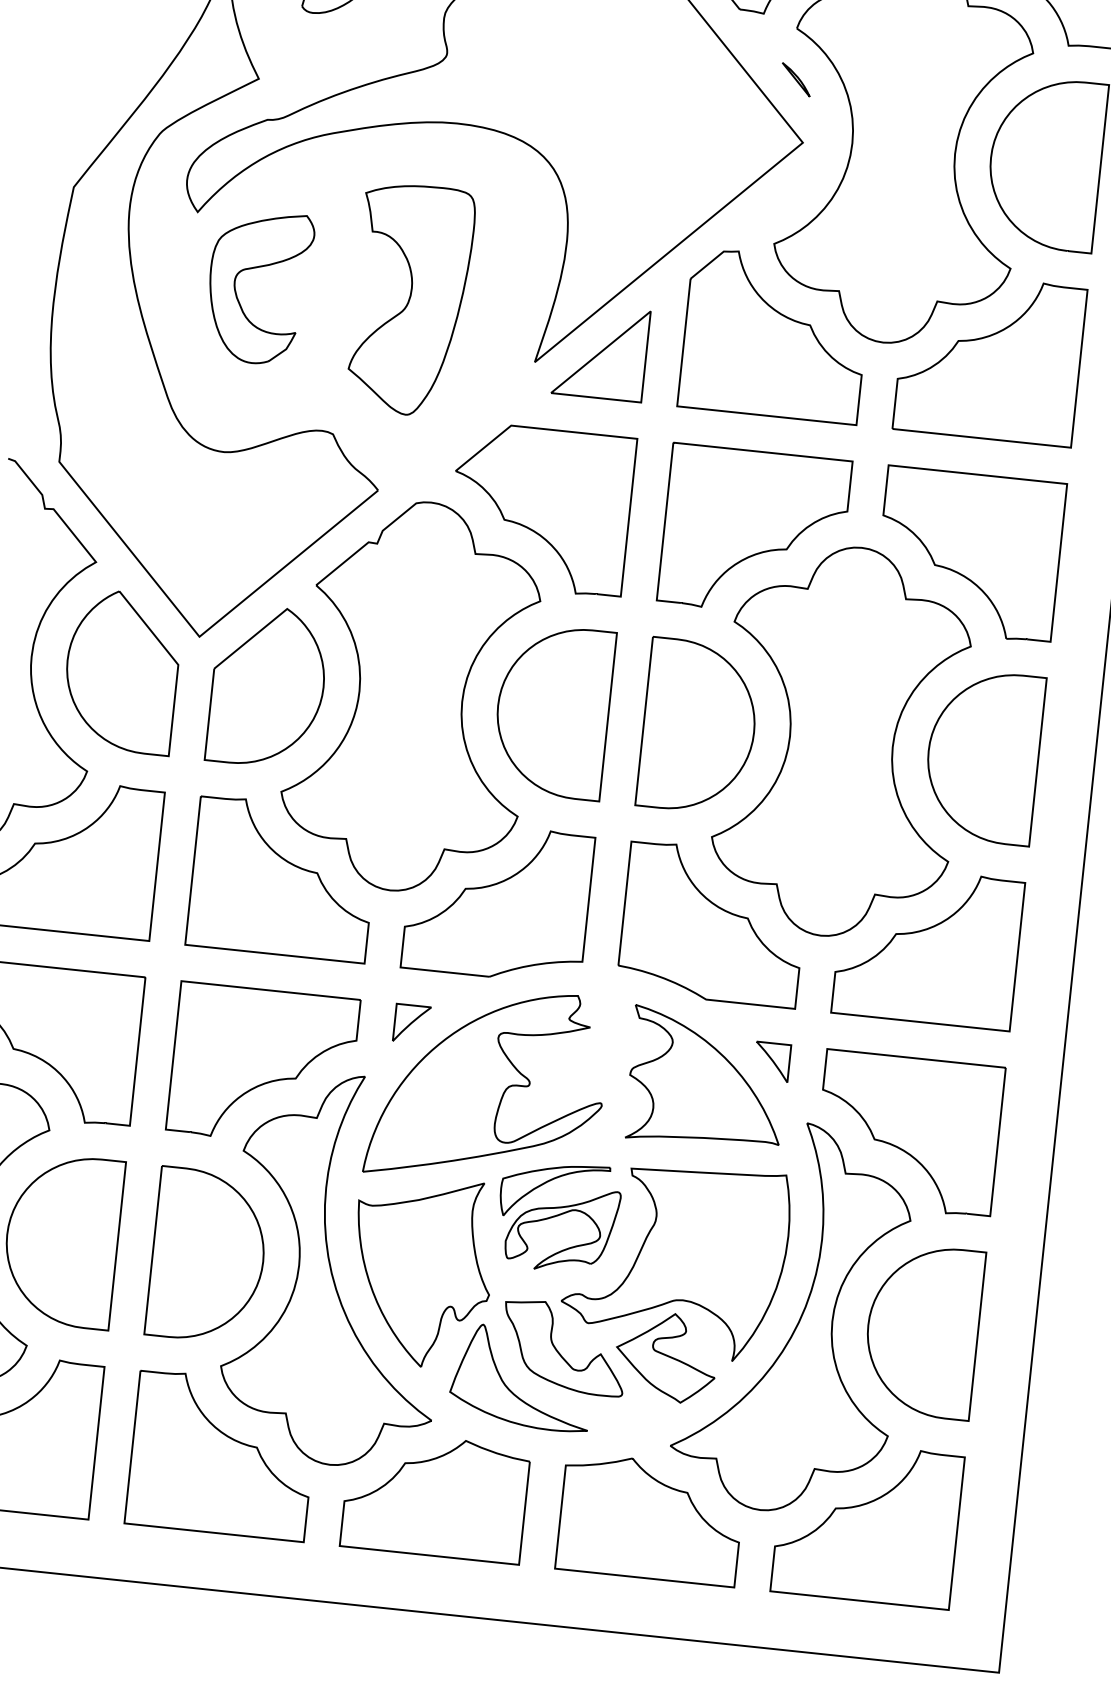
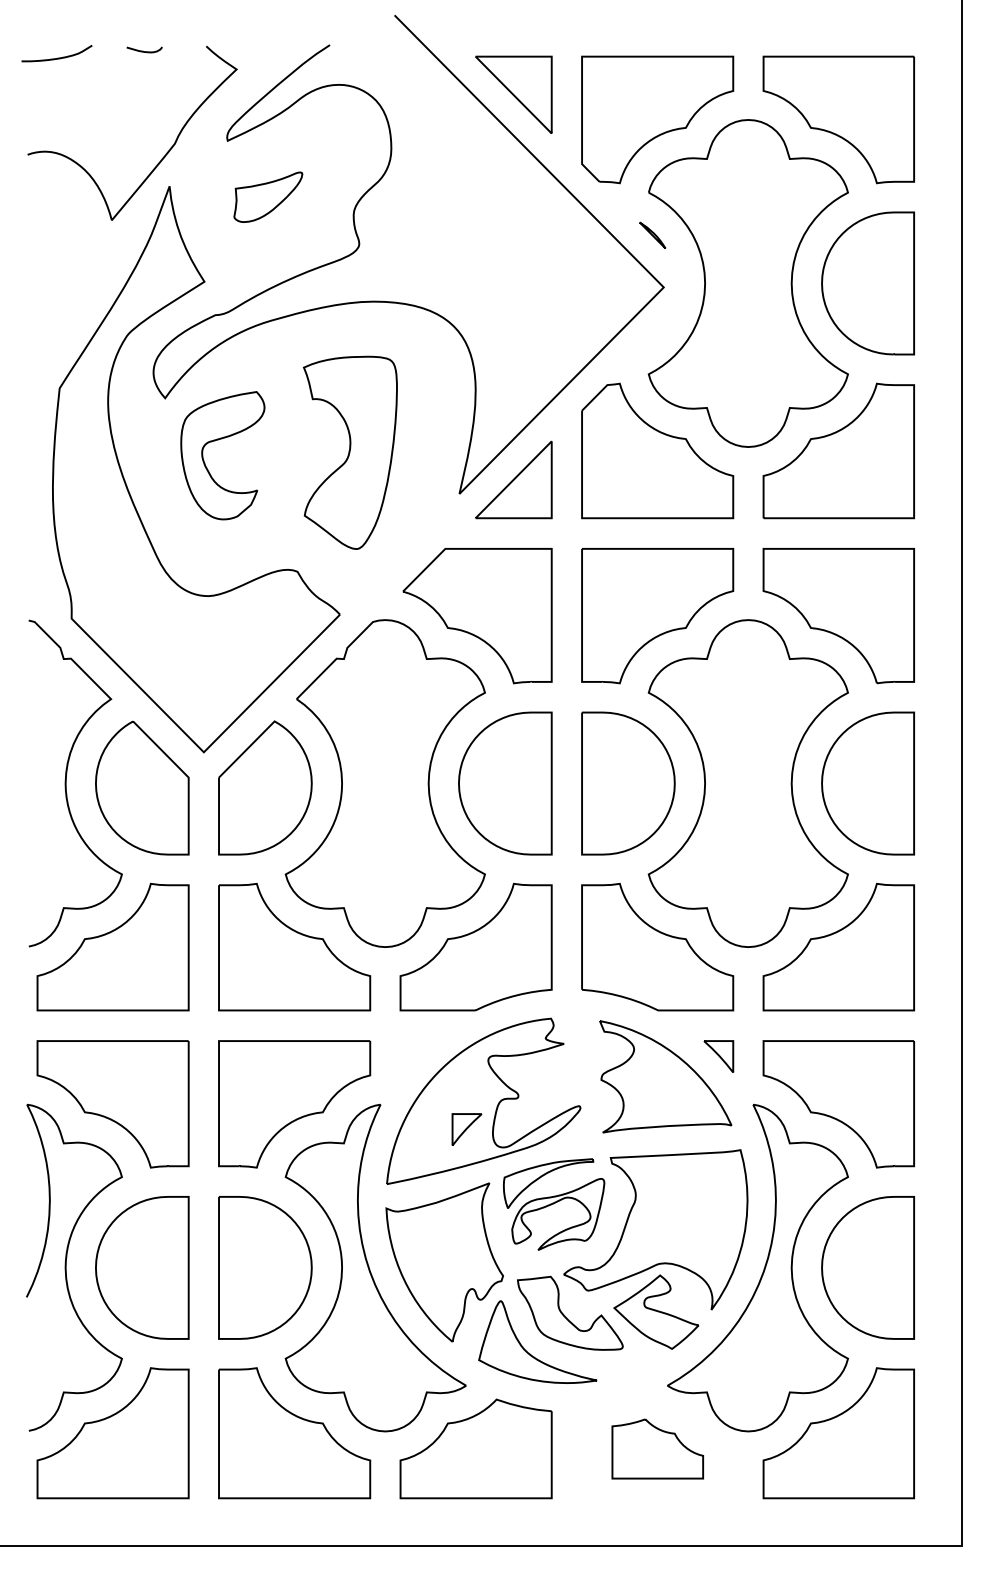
part: (411, 1023) -> (466, 1129), moved
part: (650, 1518) -> (657, 1448), size x0.6

